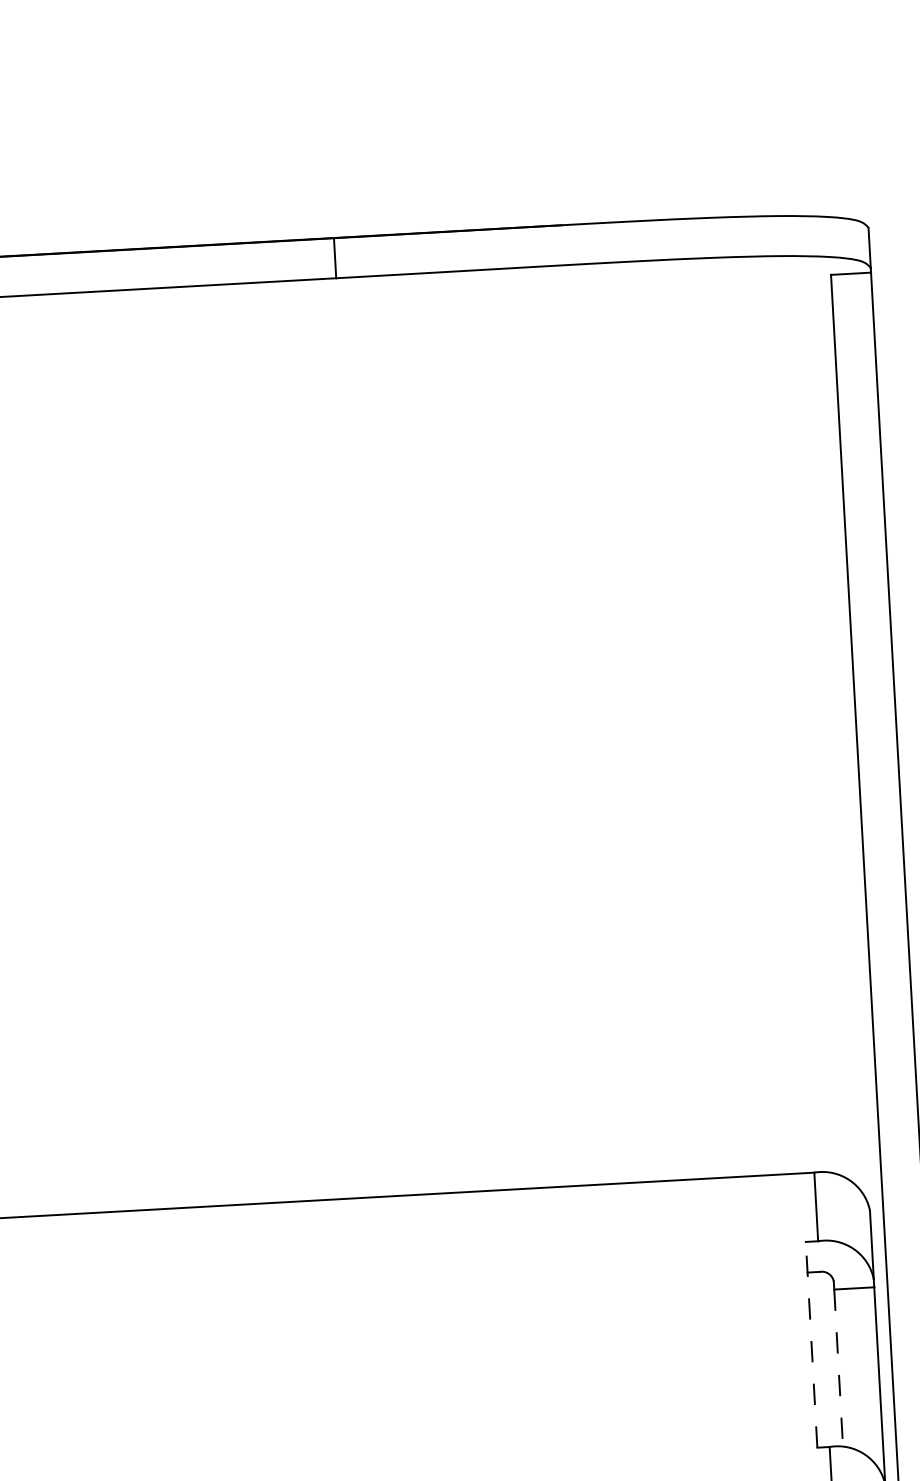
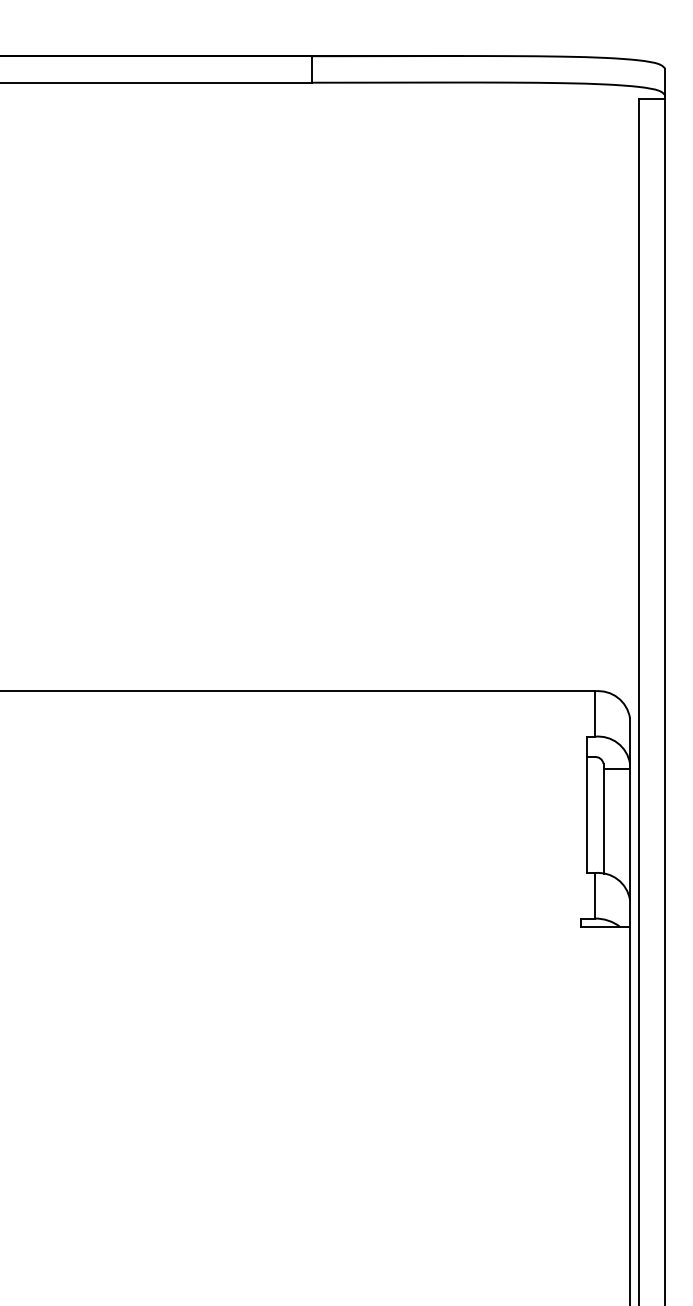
line: (811, 1344) -> (586, 804), dashed -> solid
line: (838, 1369) -> (603, 822), dashed -> solid

